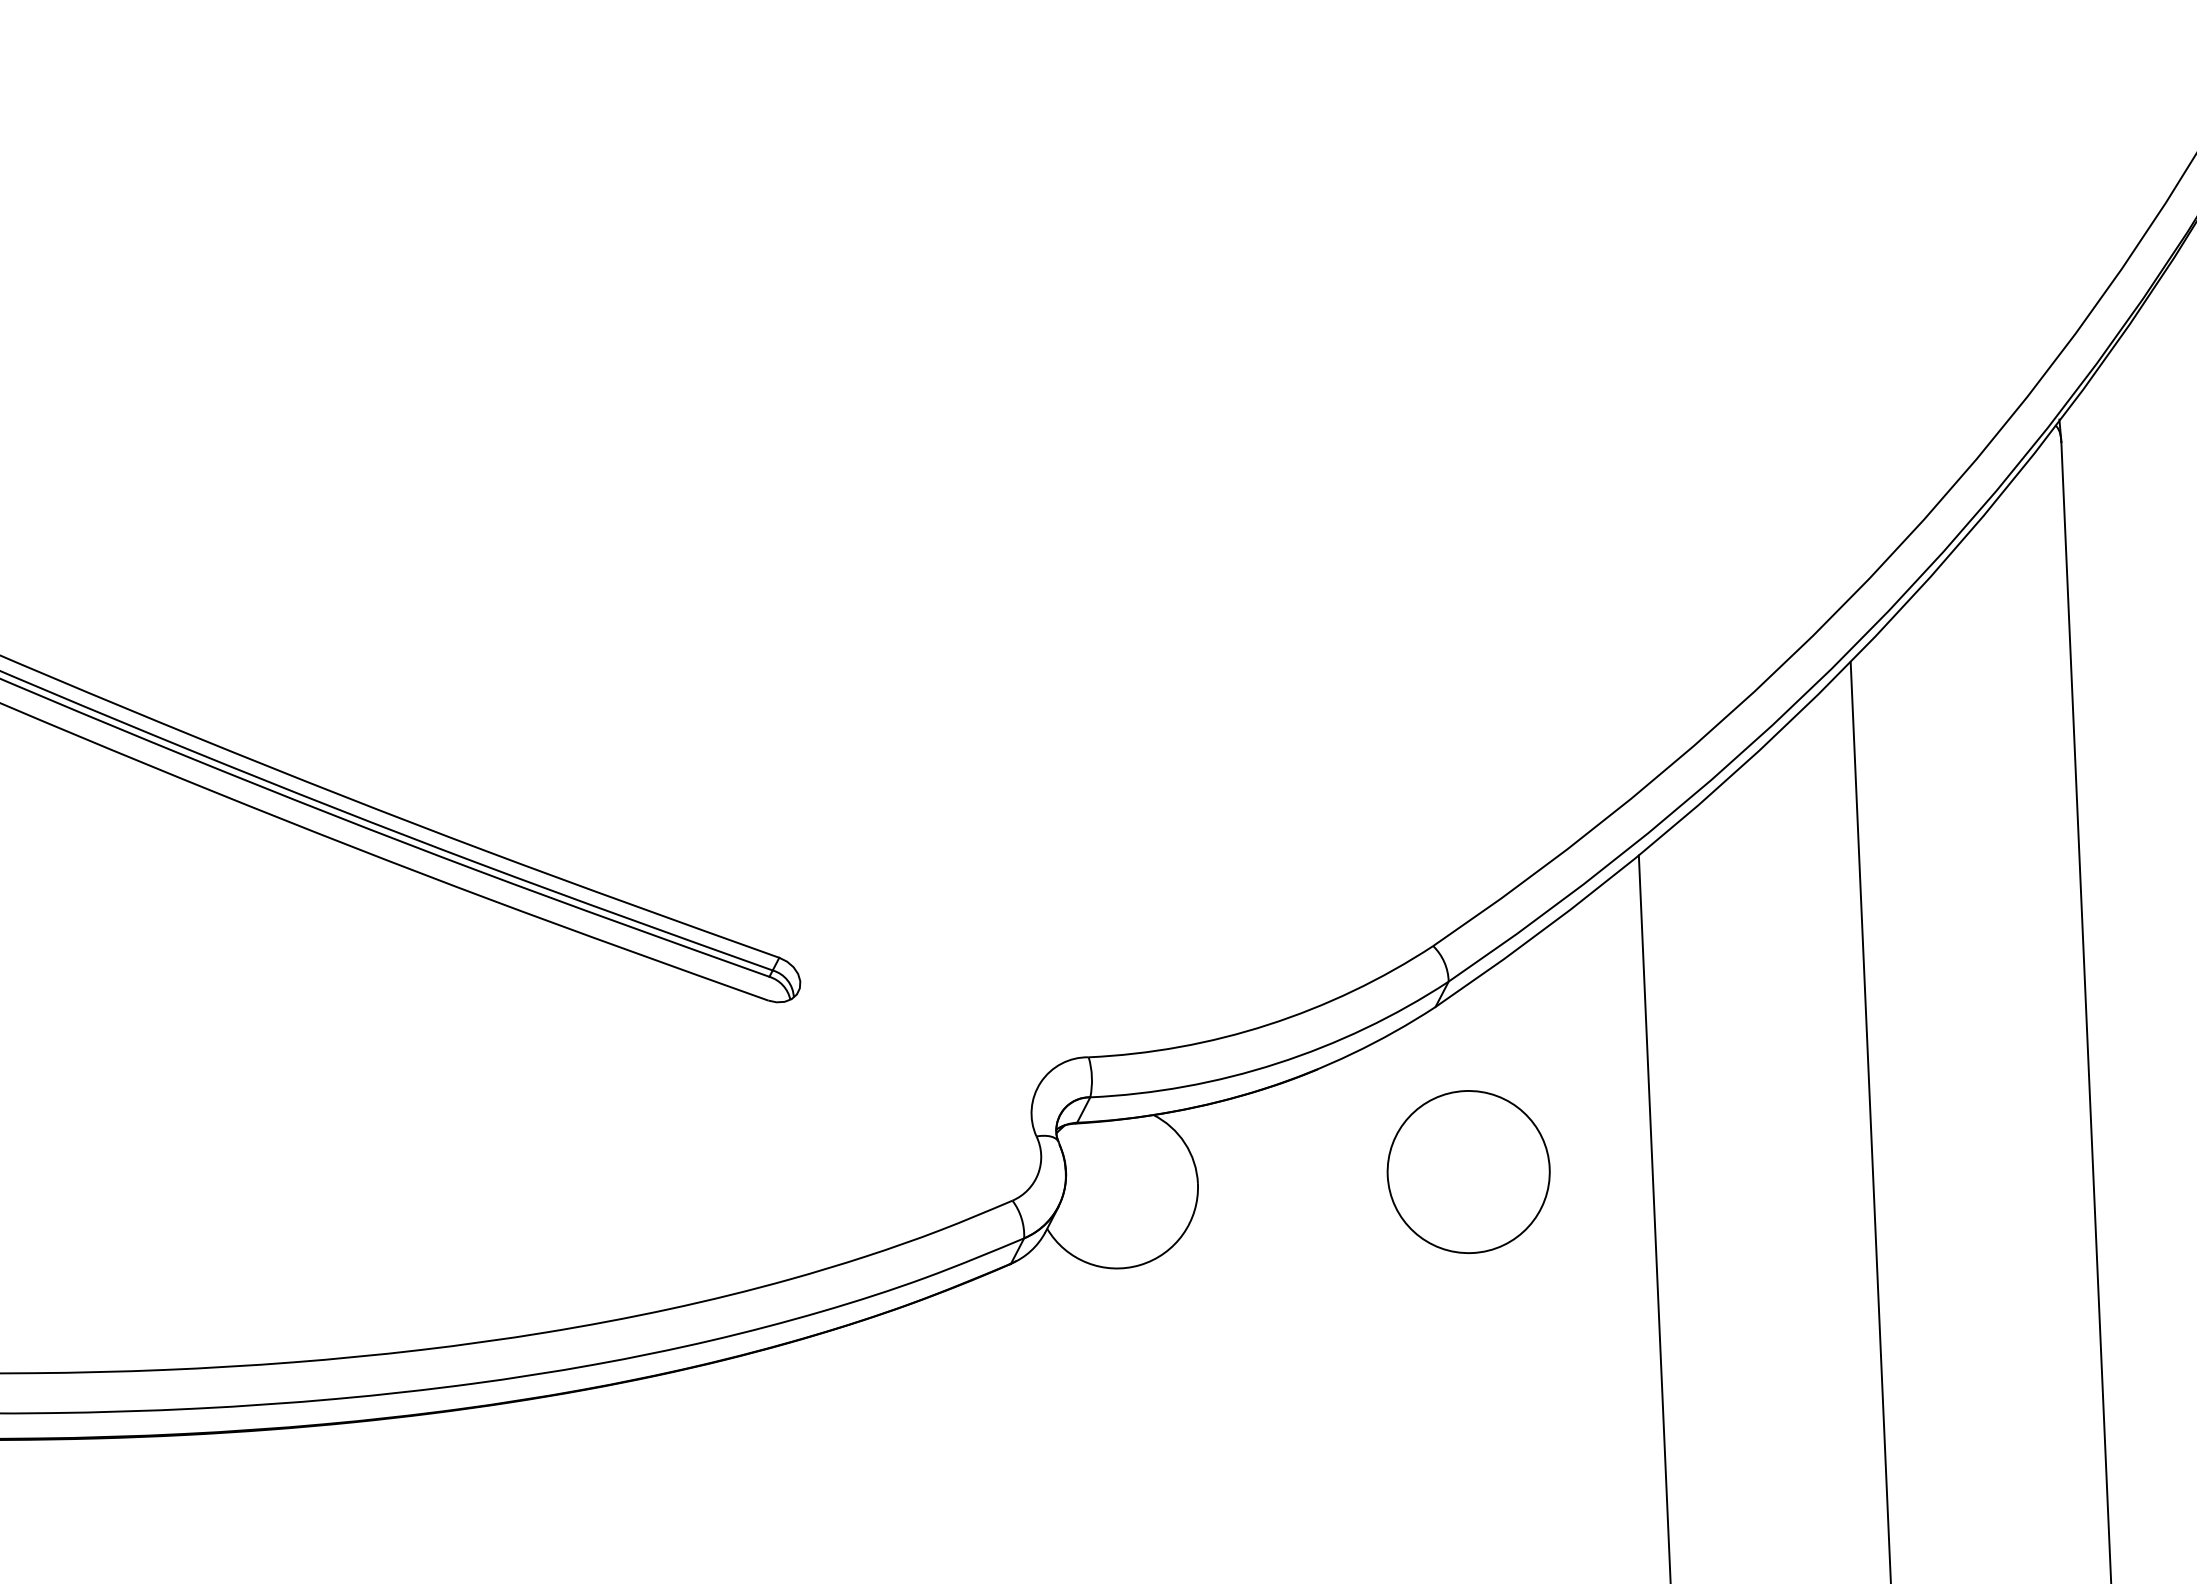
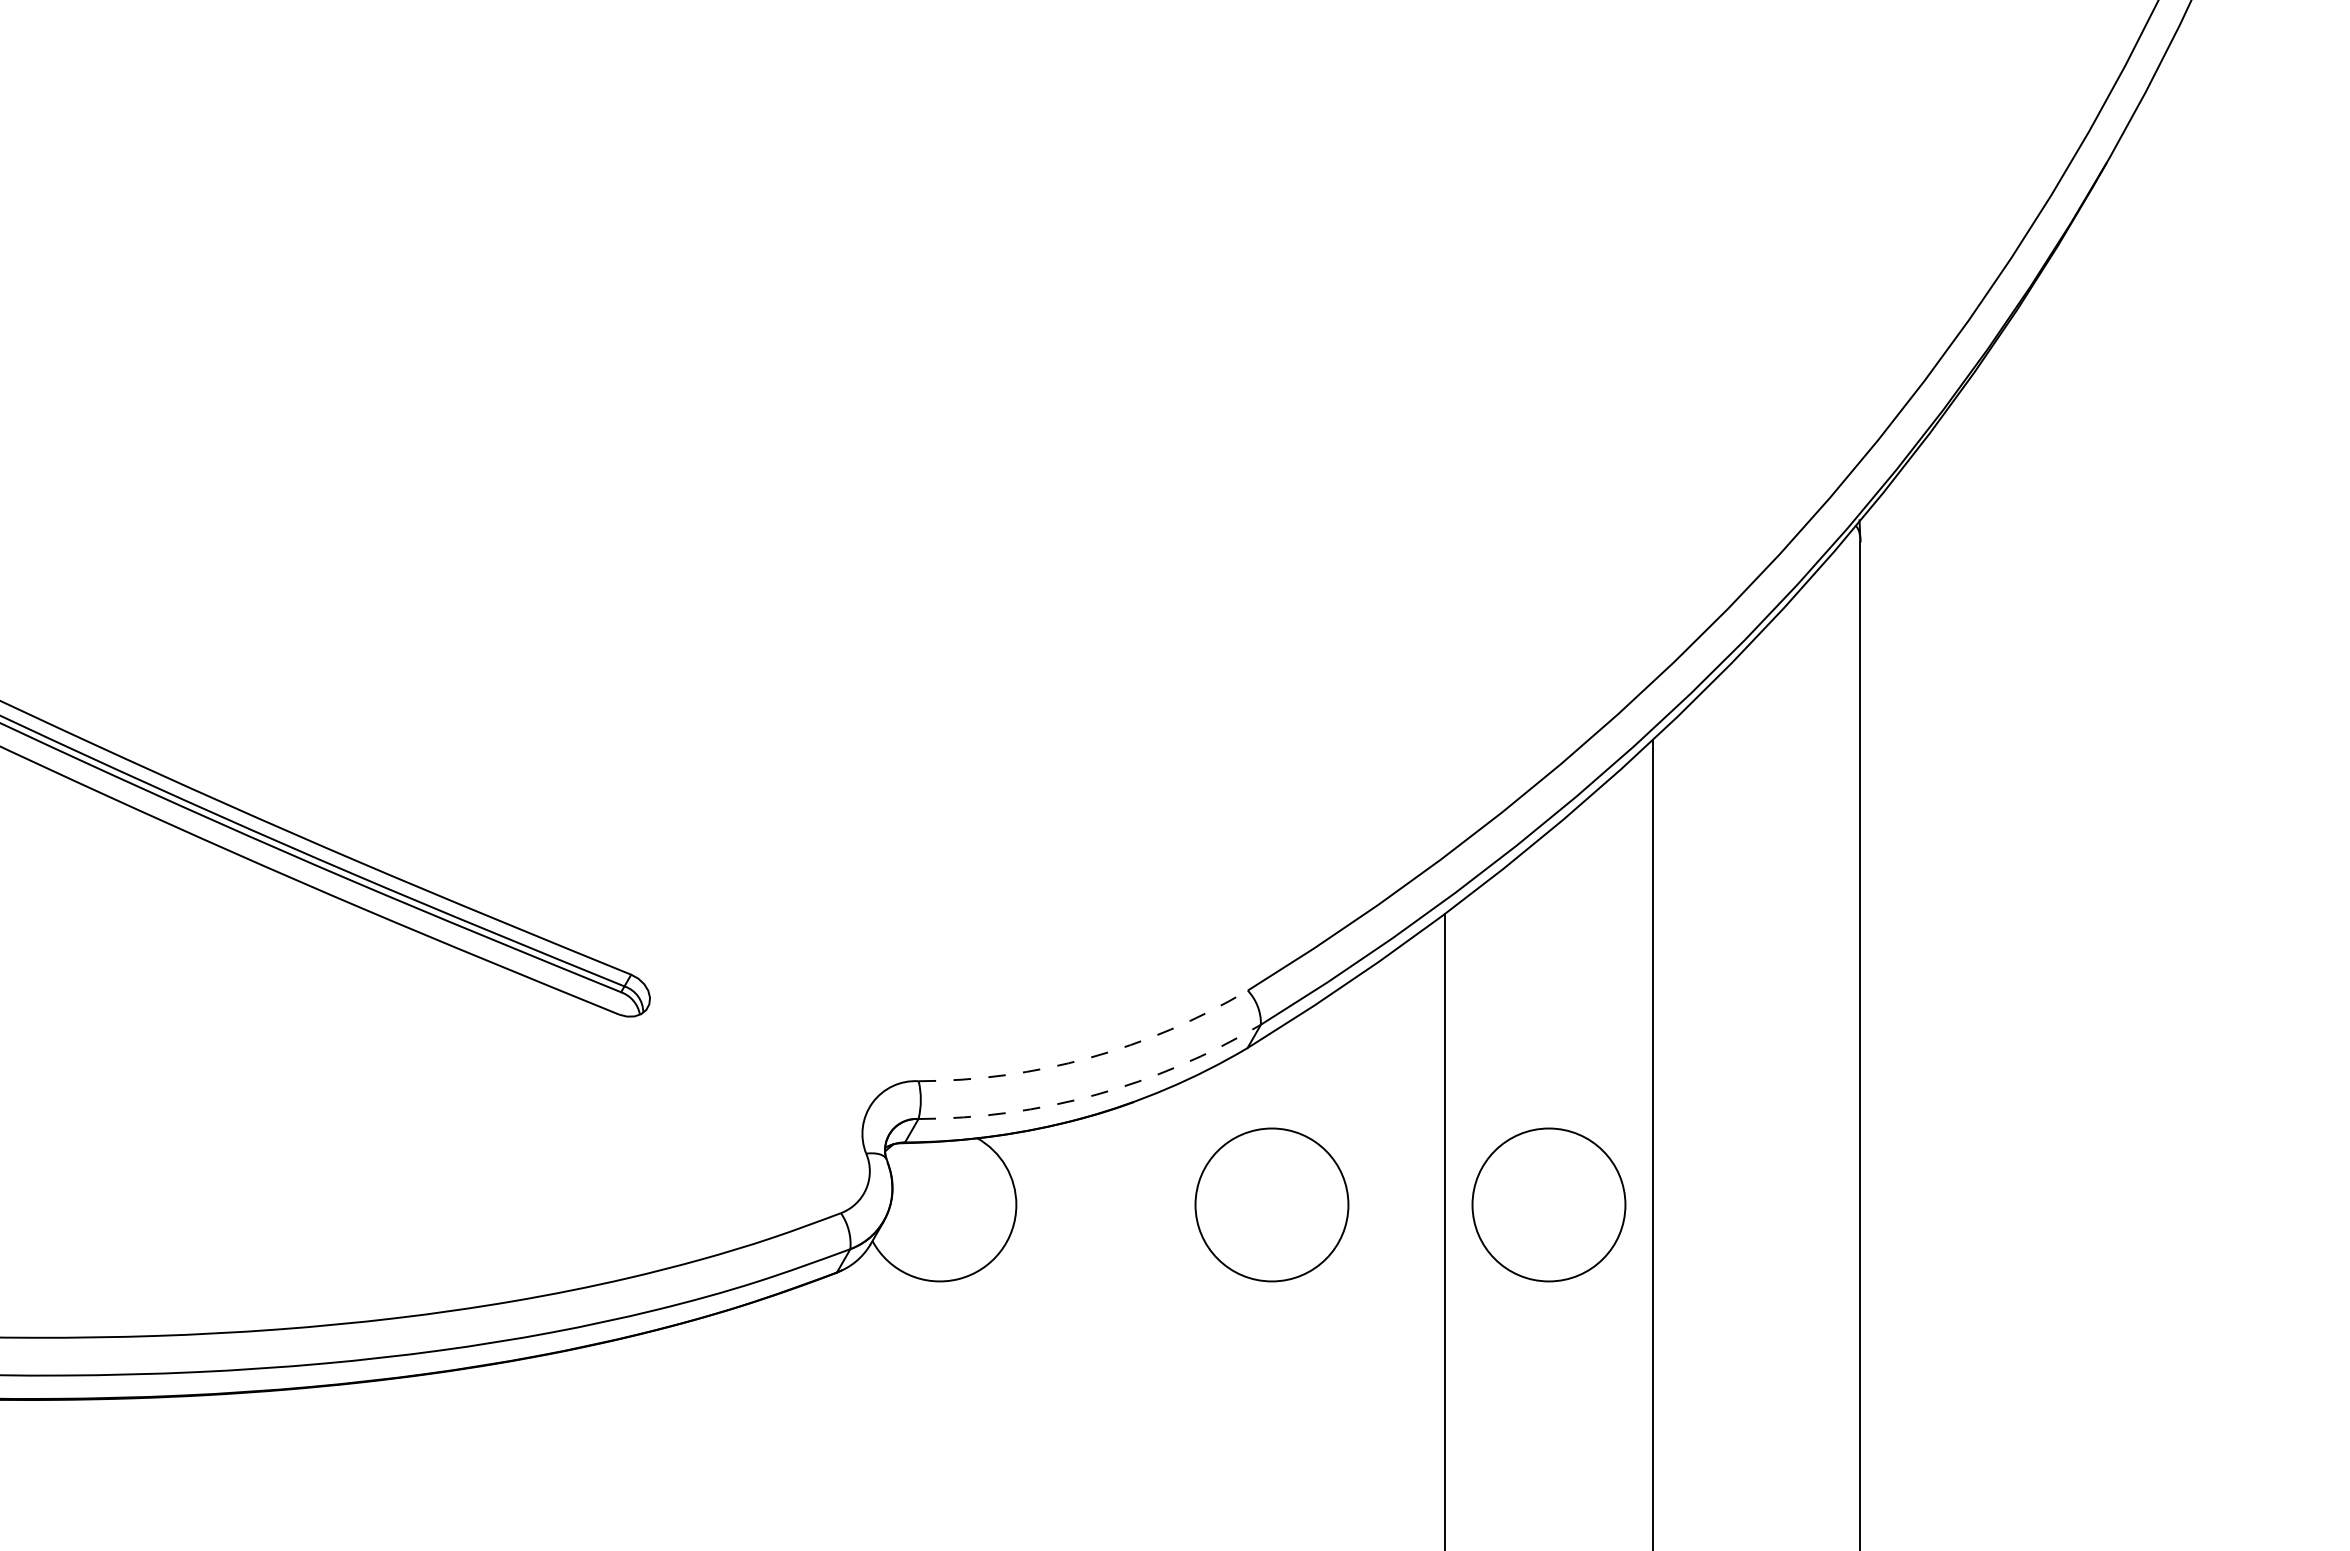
arc: (1268, 1024) -> (1089, 1057), solid -> dashed
arc: (1277, 1063) -> (1096, 1094), solid -> dashed
circle: (1761, 1158) -> (1548, 1204), added

